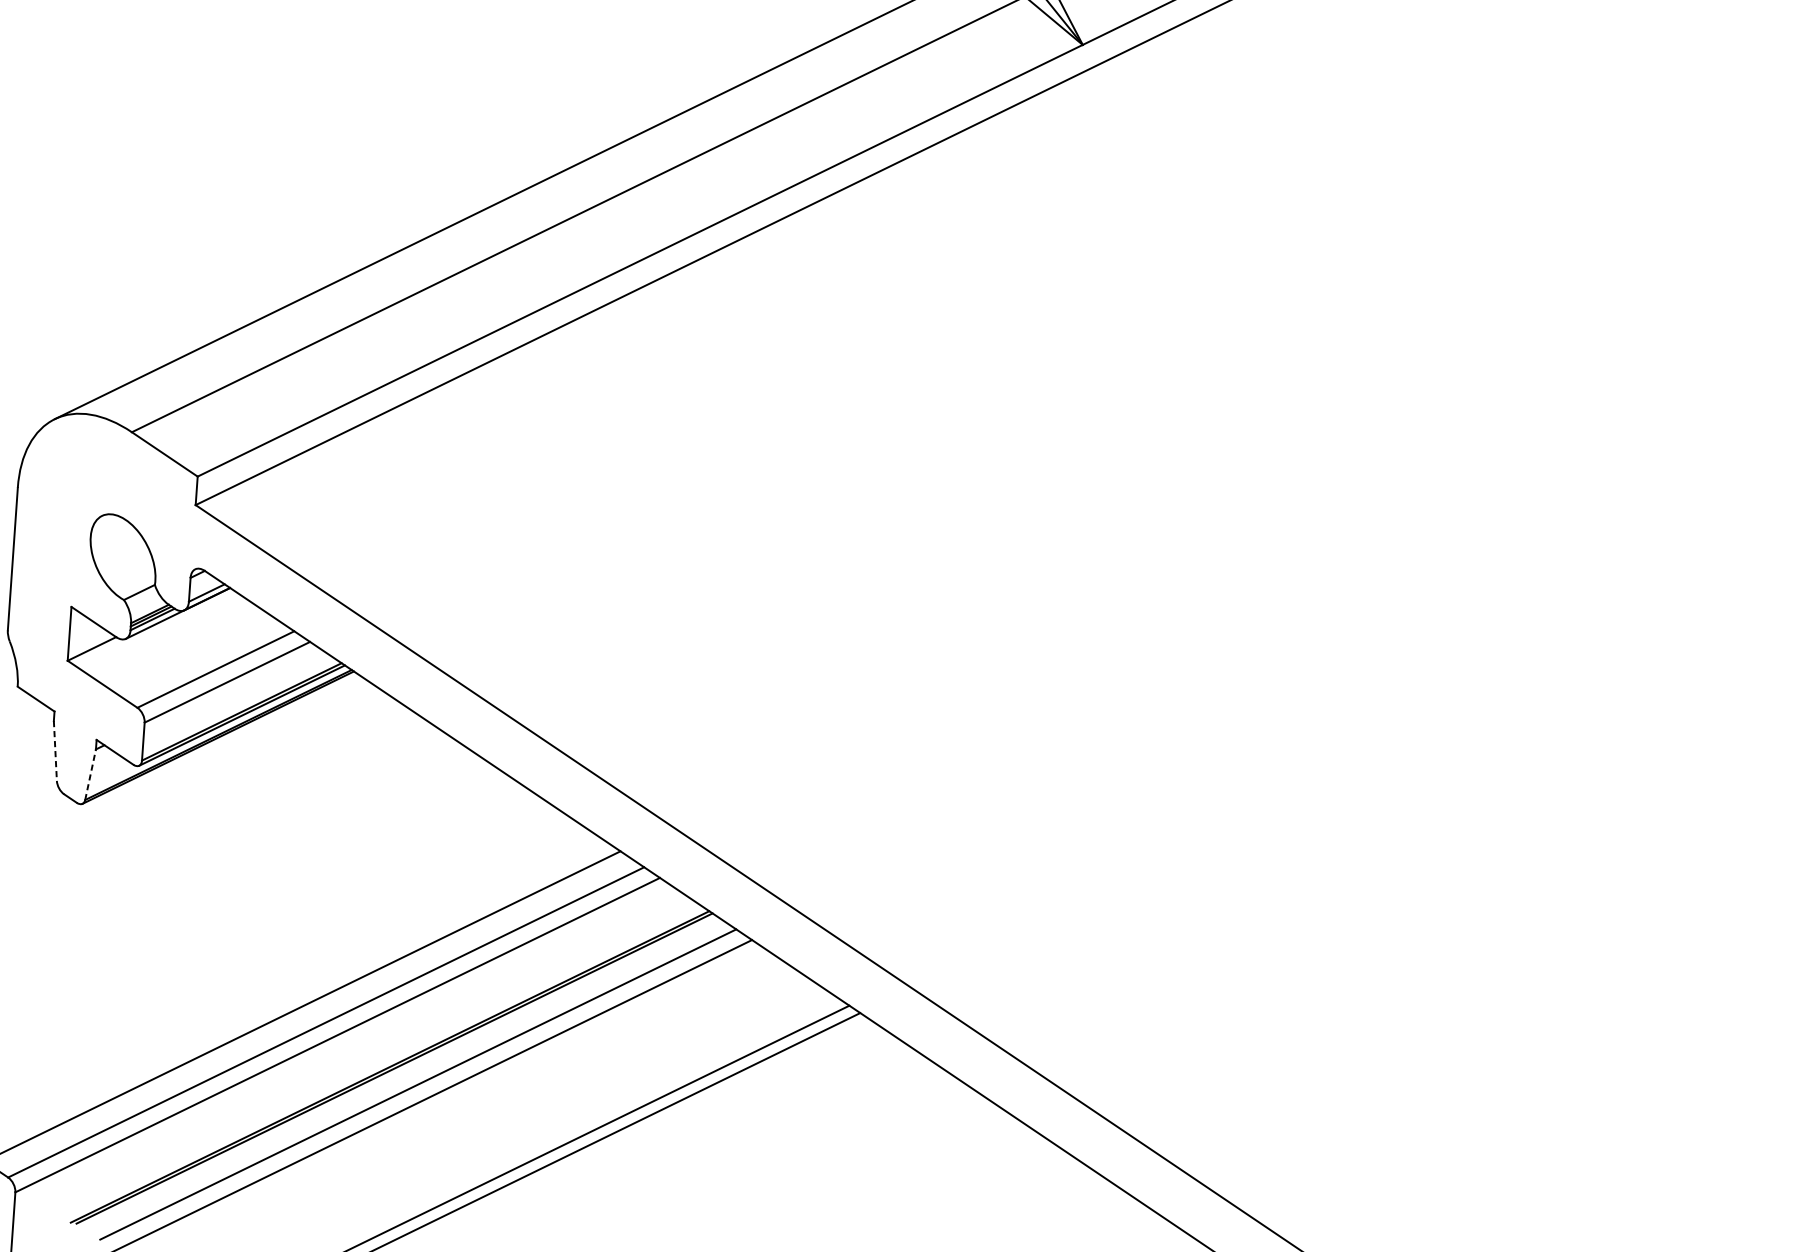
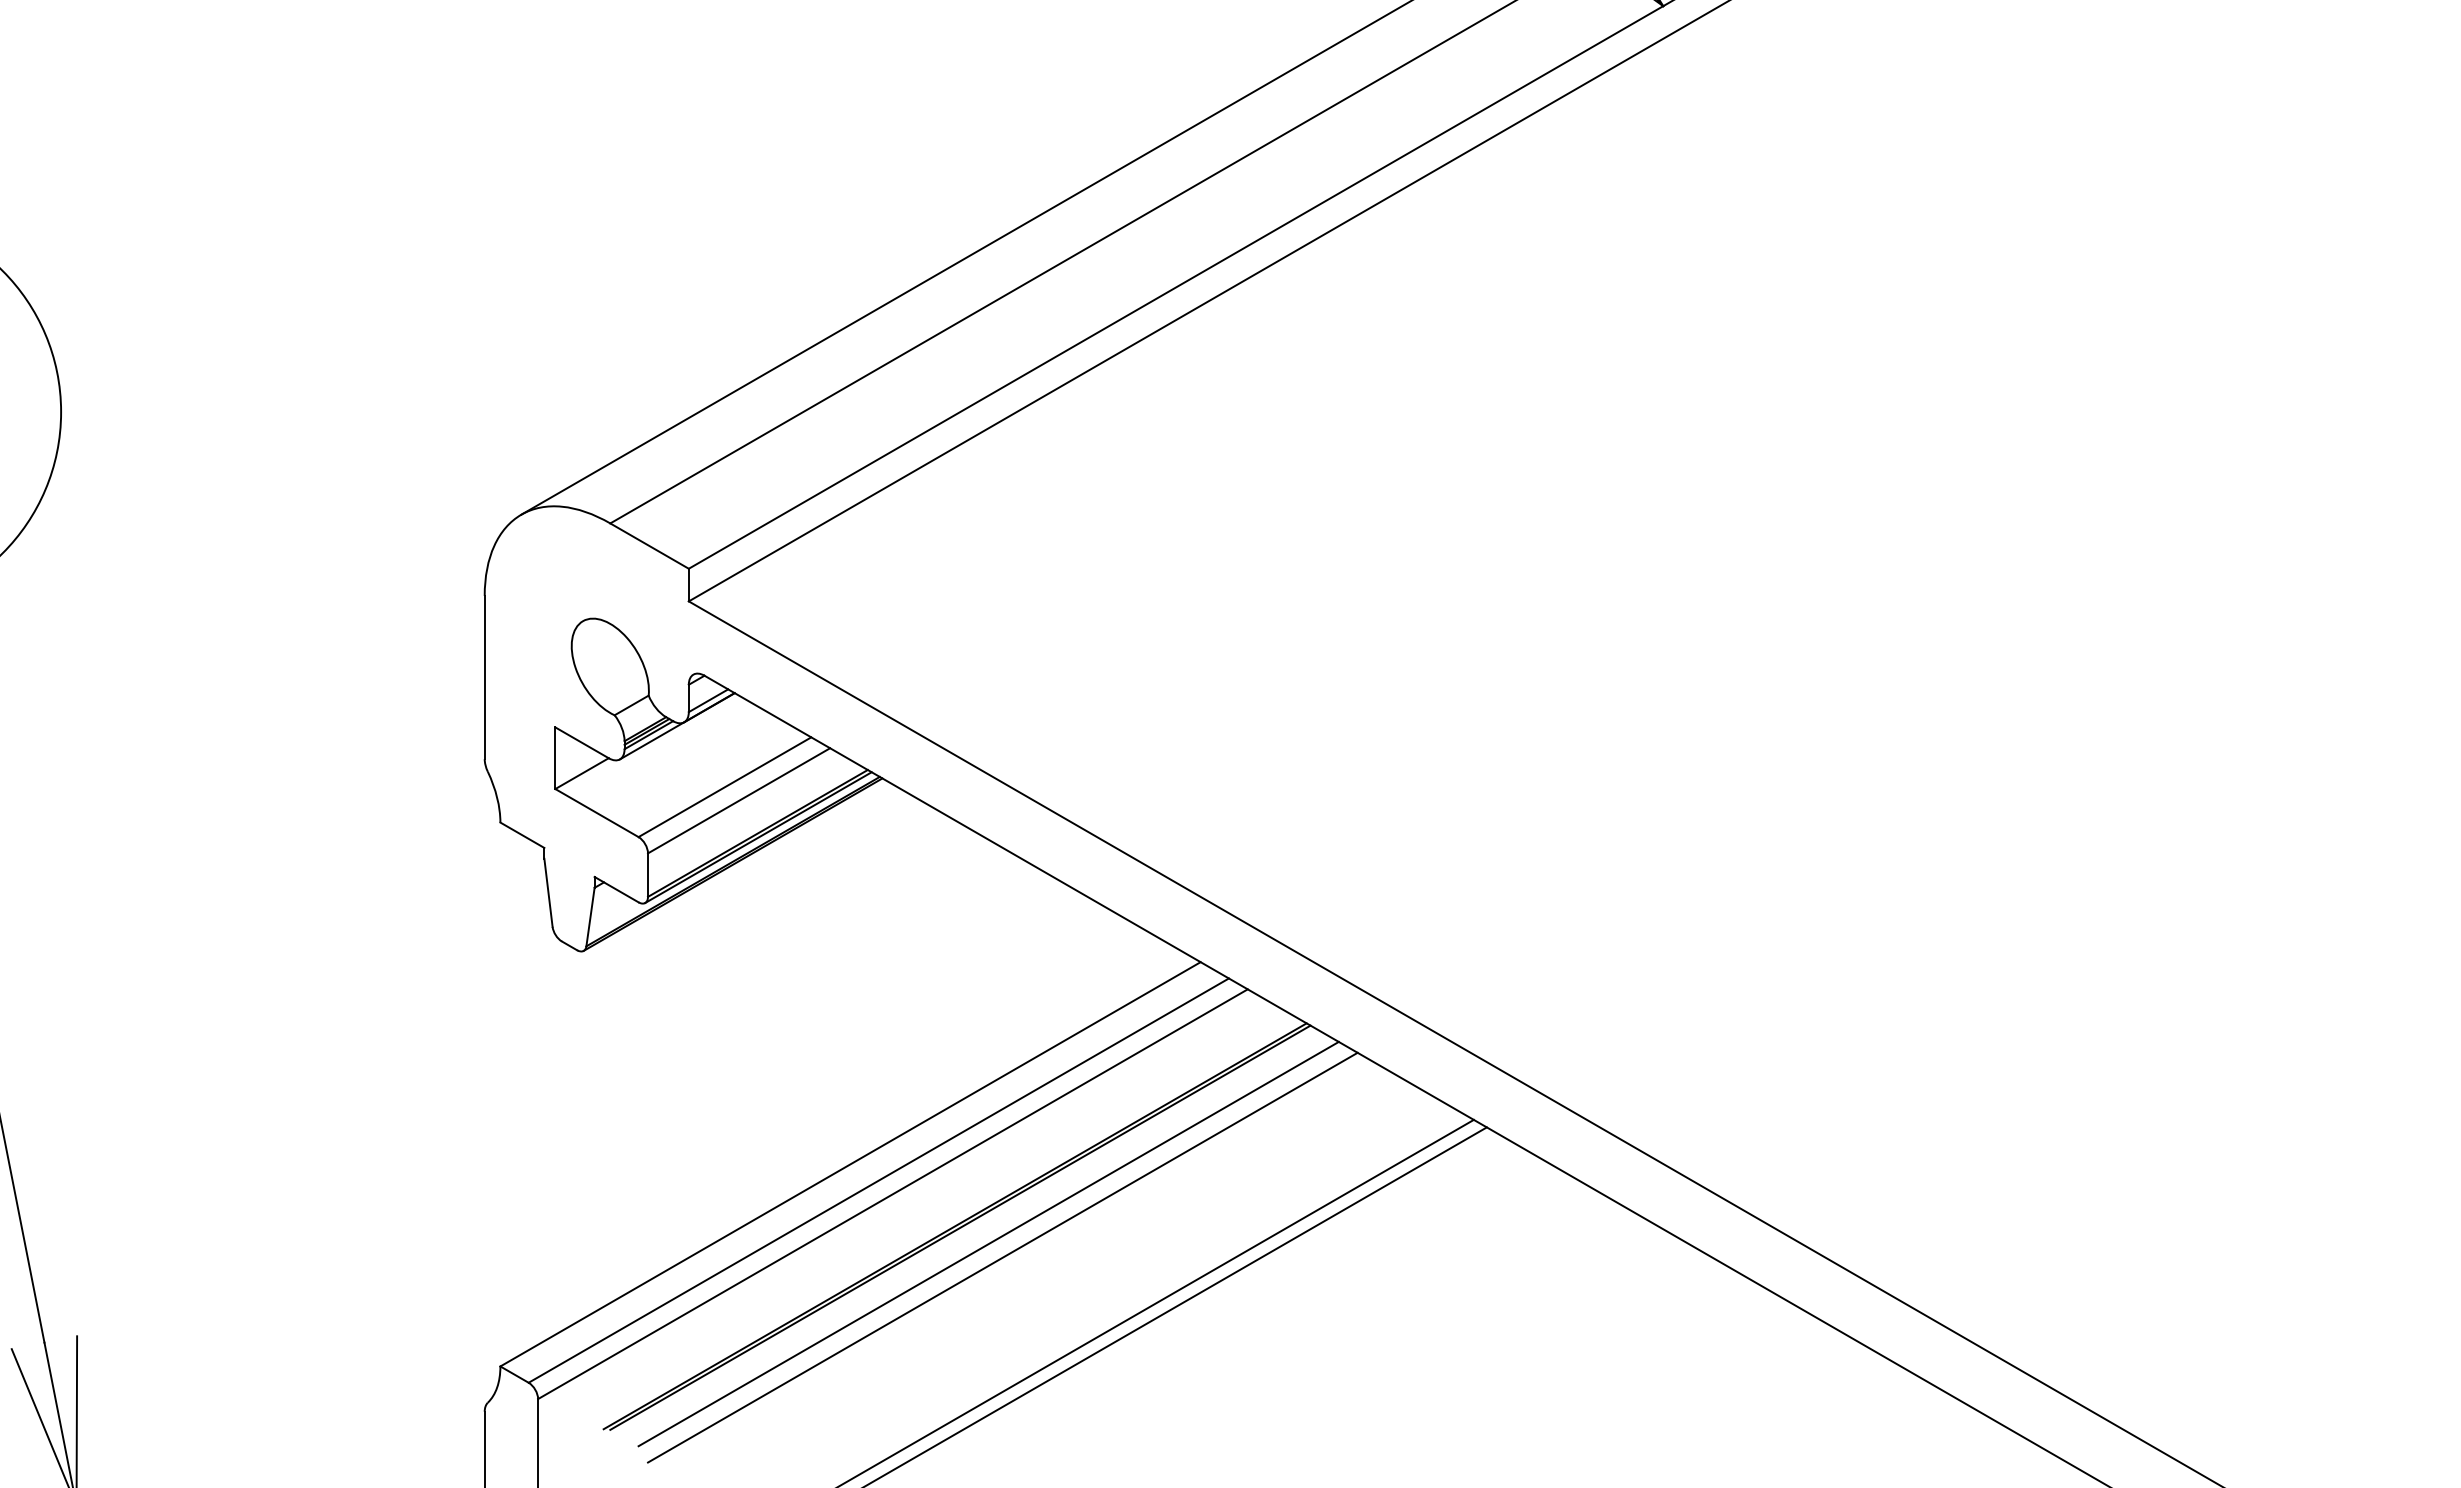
line: (55, 751) -> (548, 893), dashed -> solid
line: (90, 775) -> (590, 917), dashed -> solid

